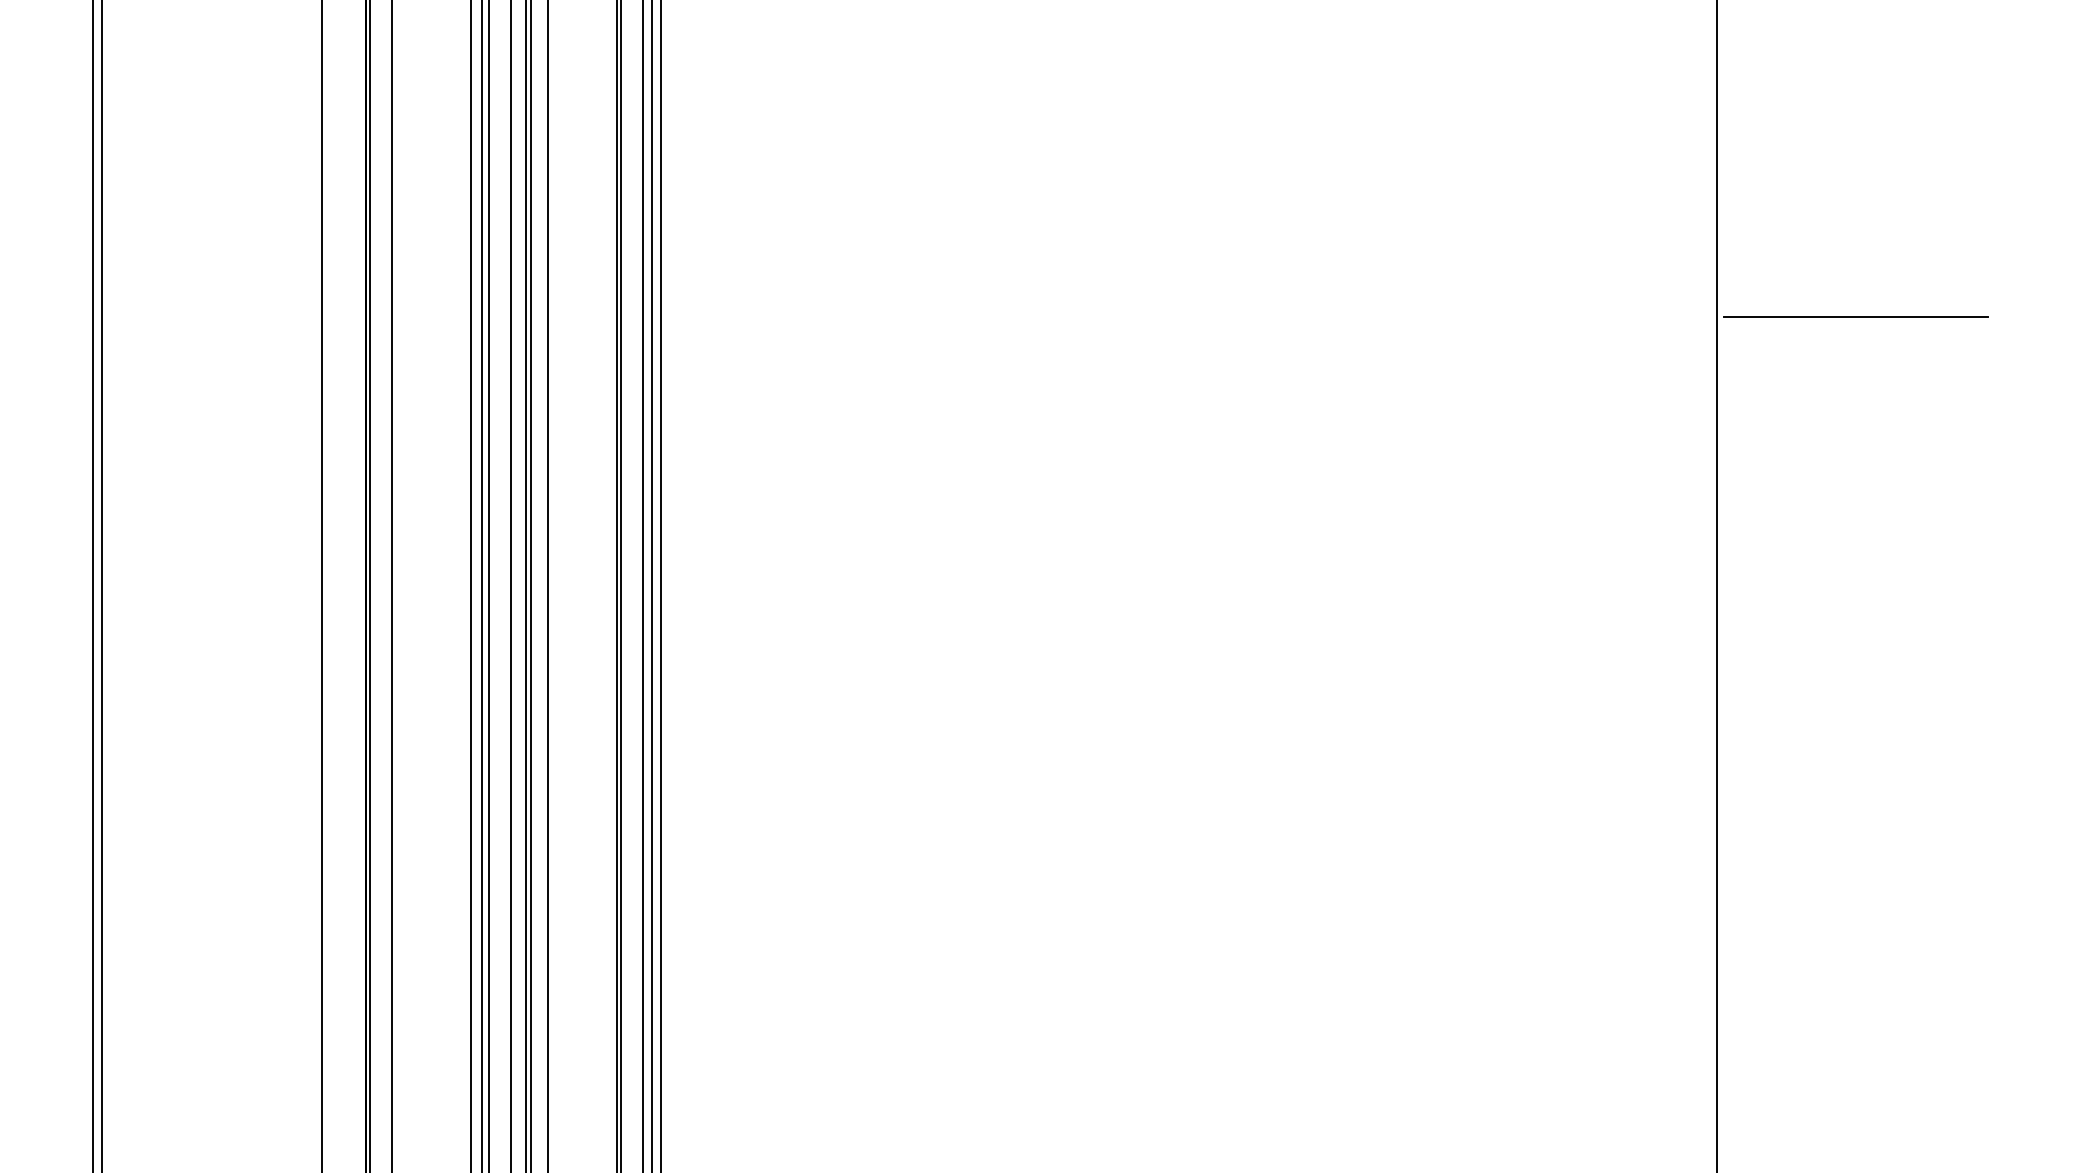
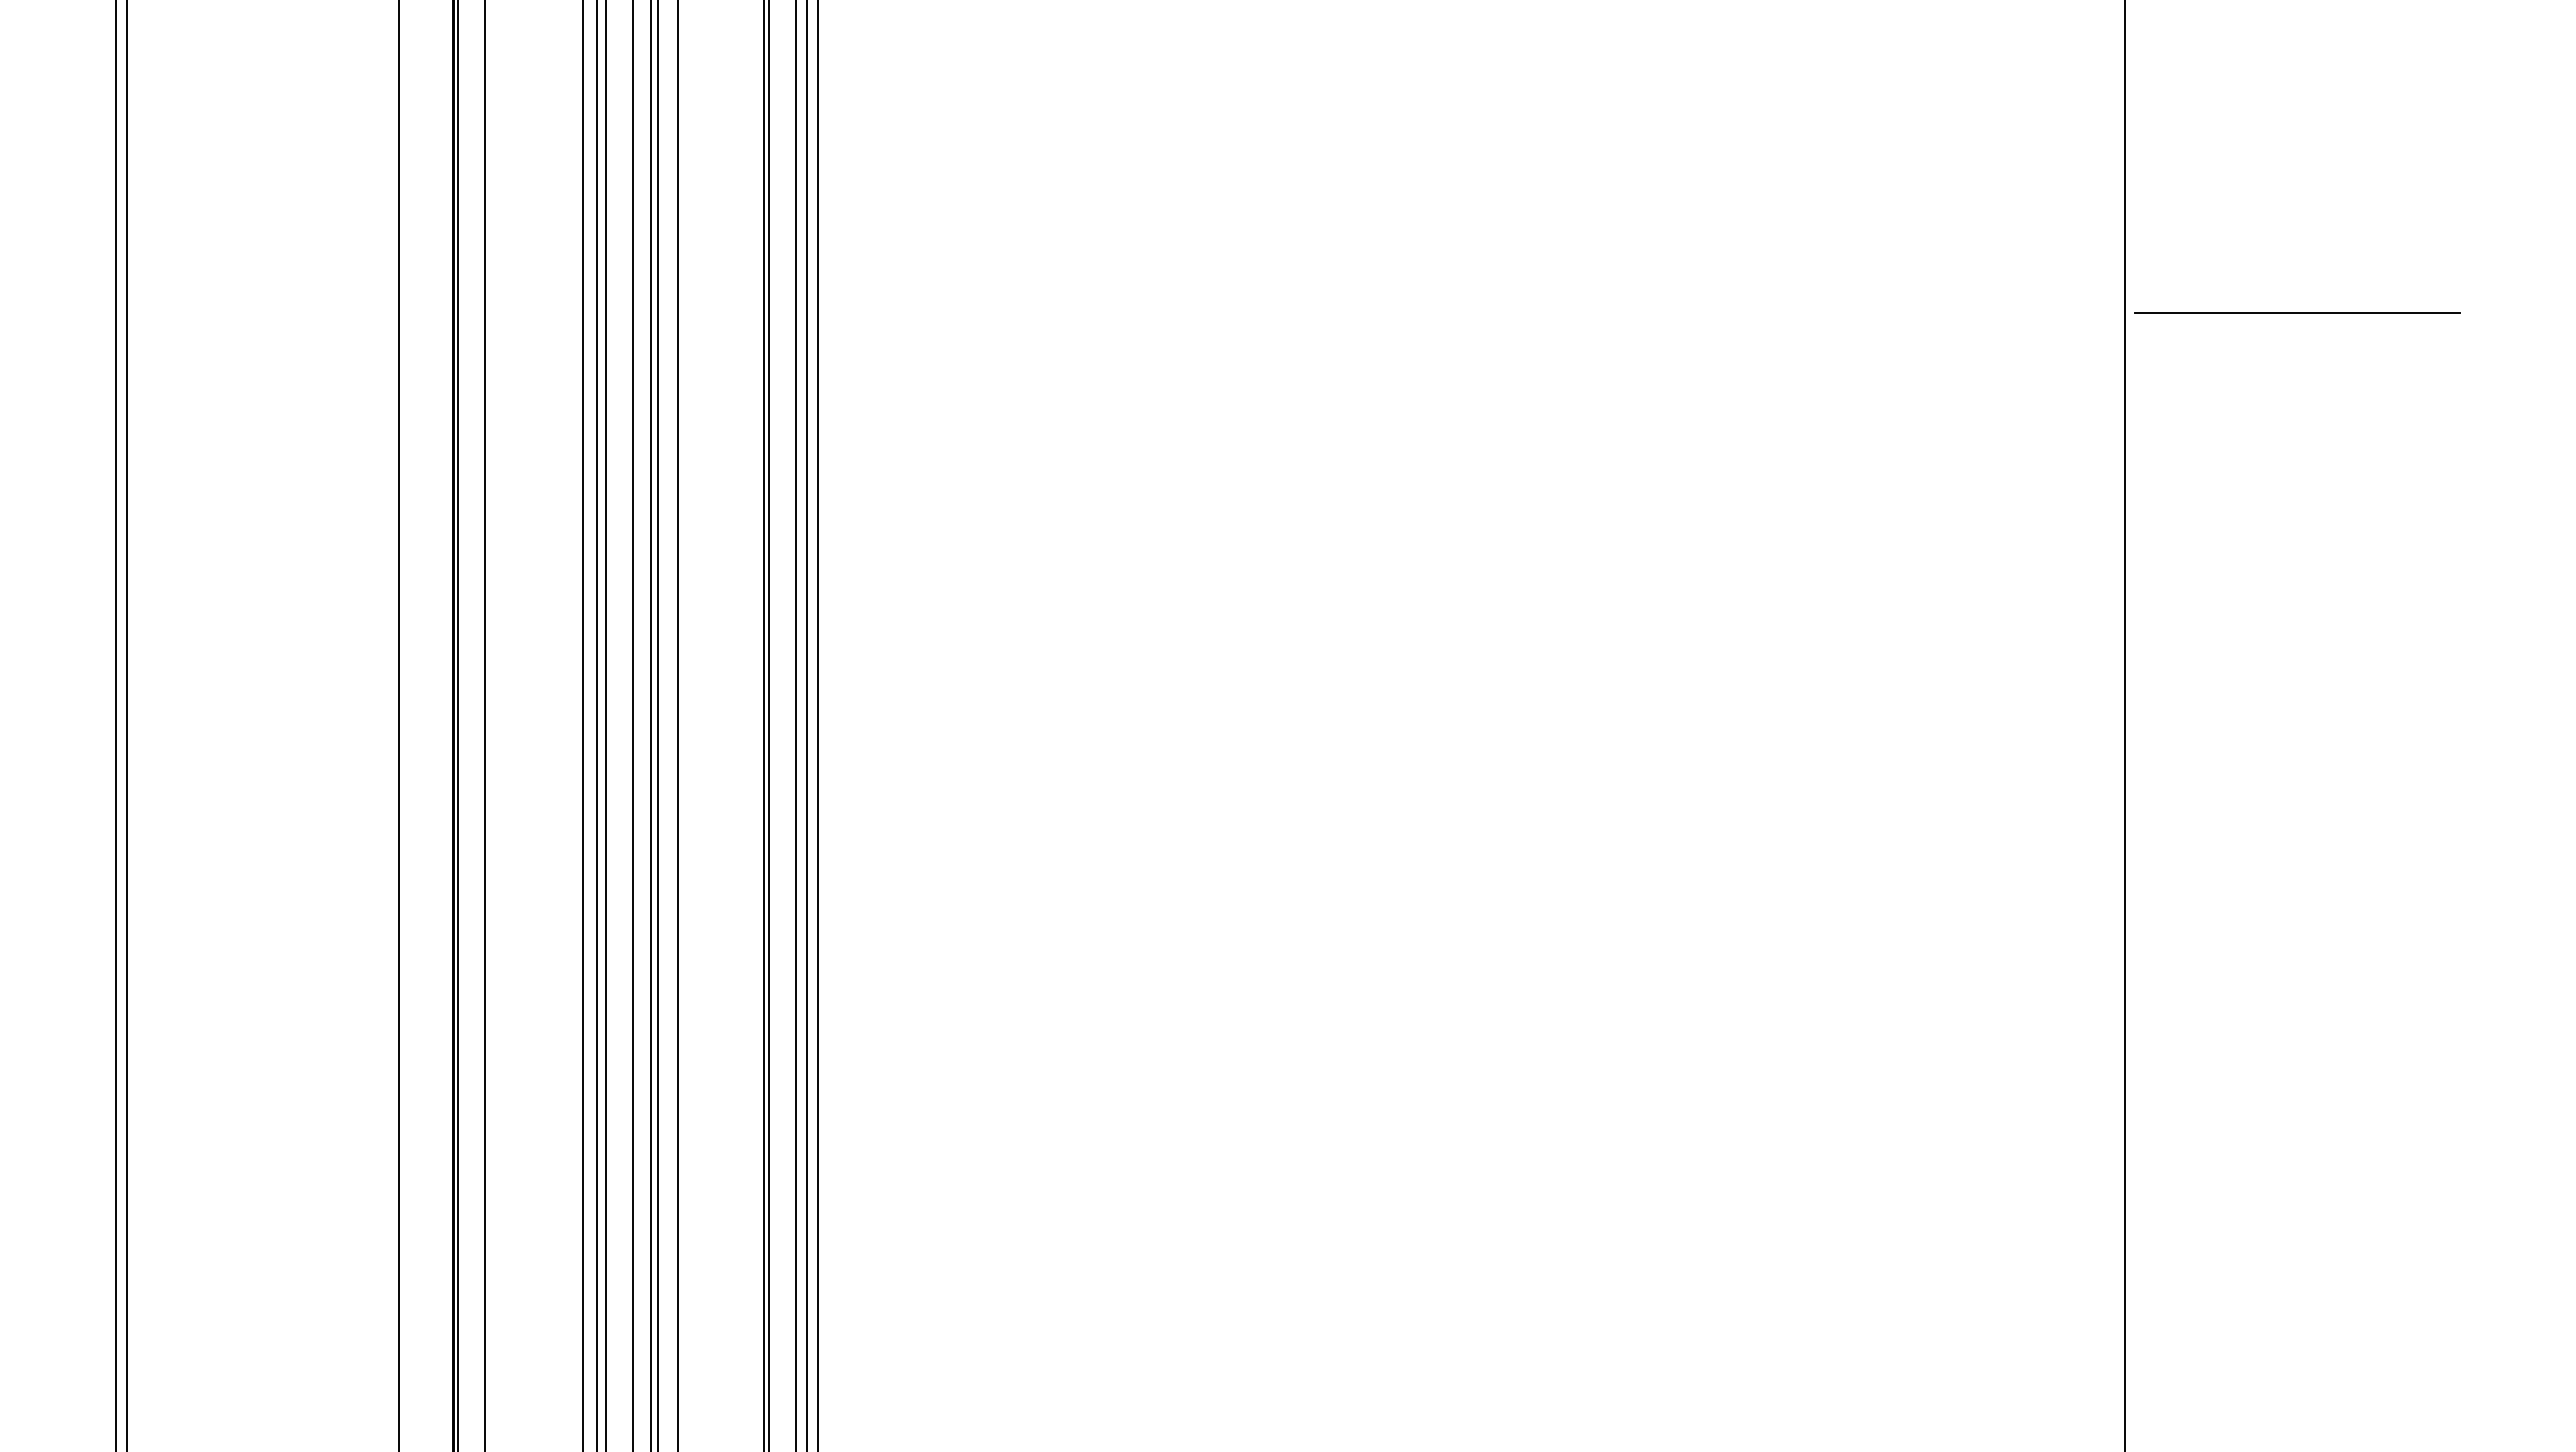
line: (1856, 316) -> (2297, 312), moved

